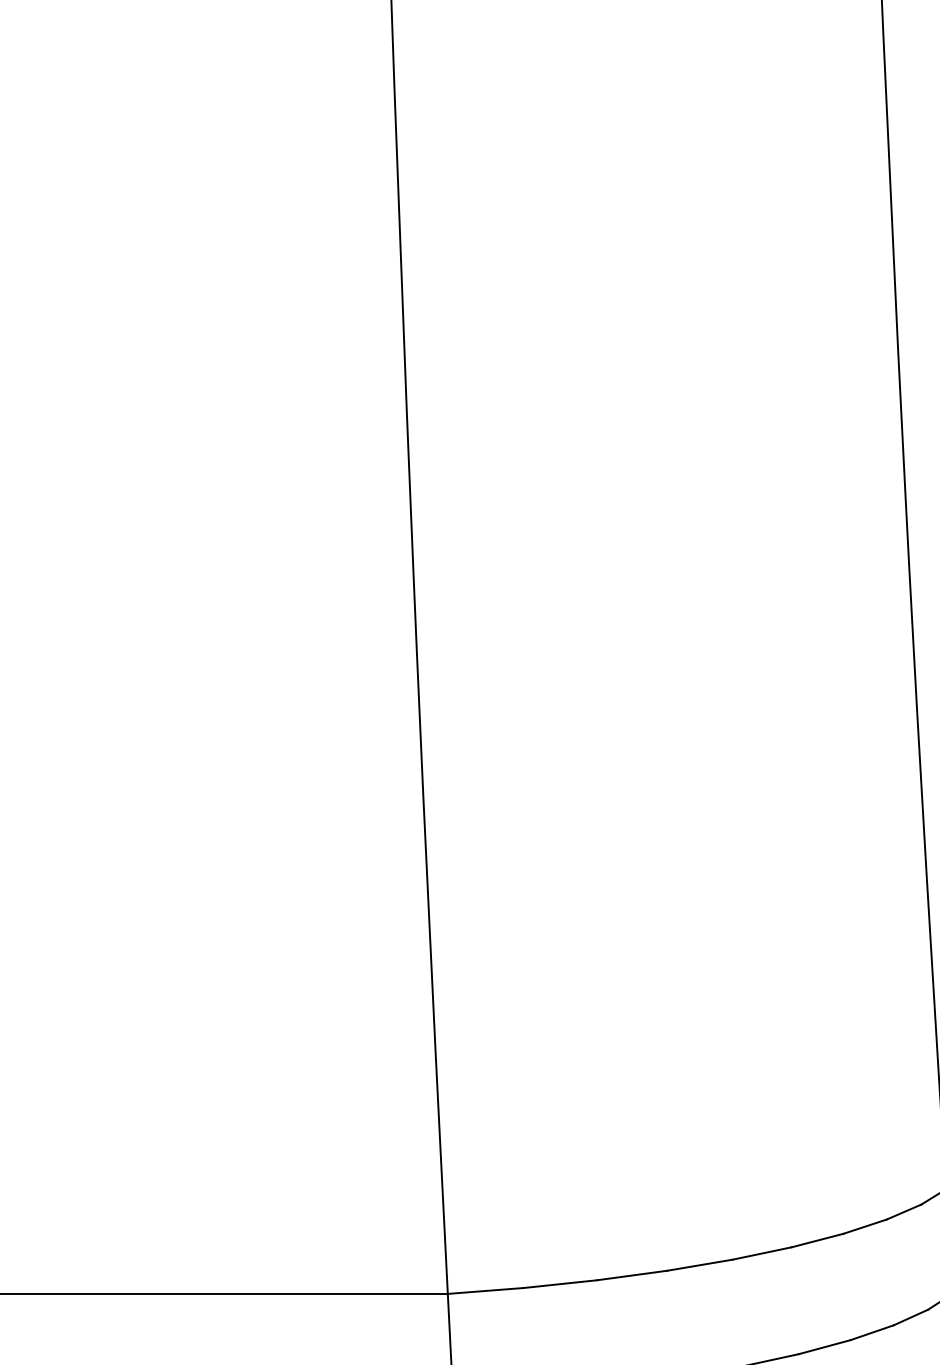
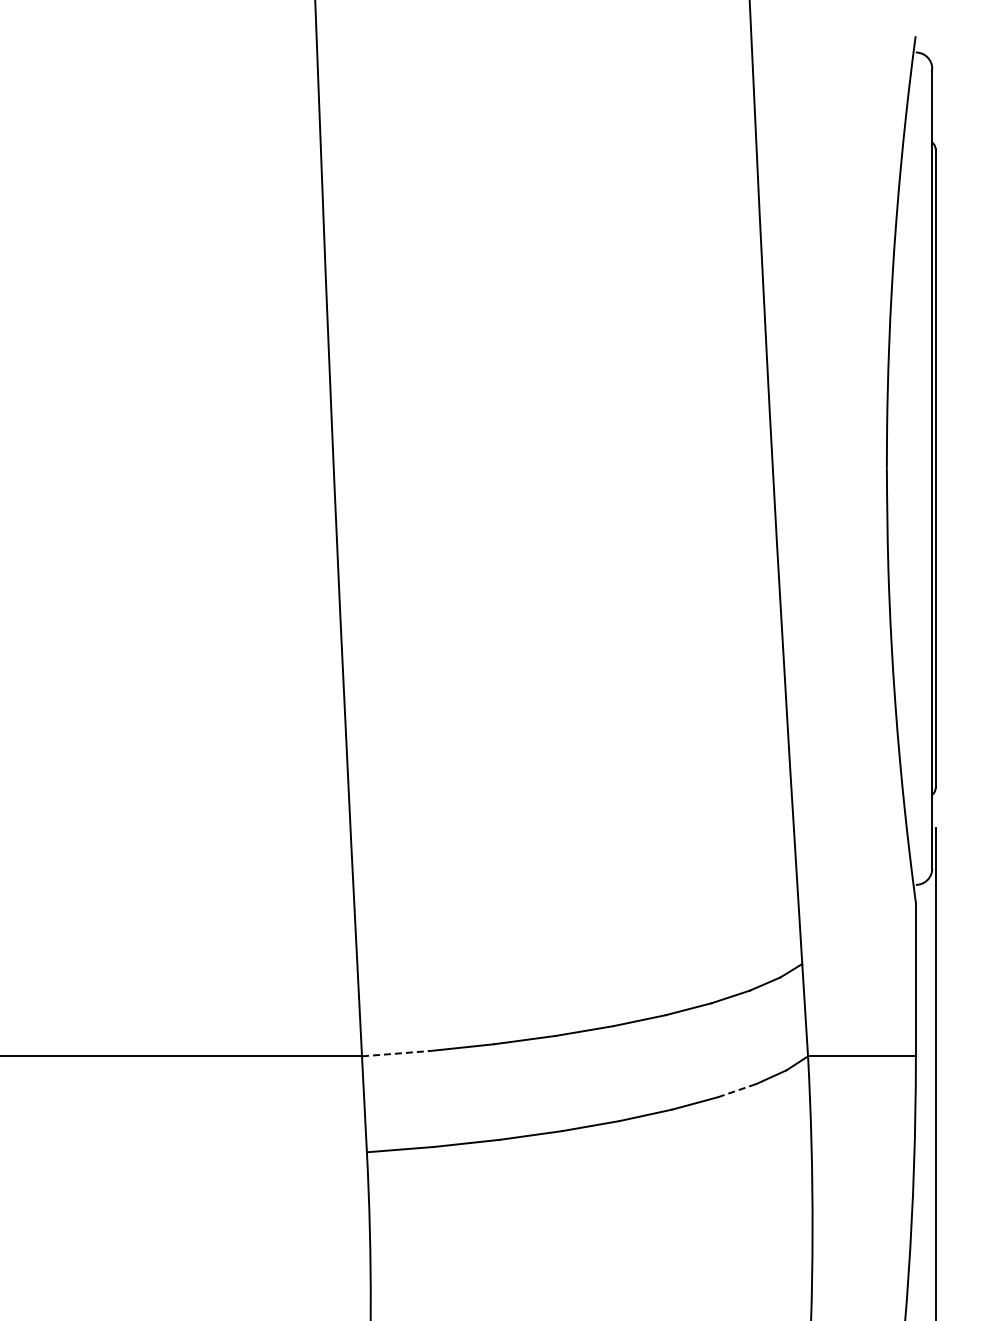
line: (485, 1290) -> (395, 1053), solid -> dashed
line: (872, 1332) -> (737, 1090), solid -> dashed

